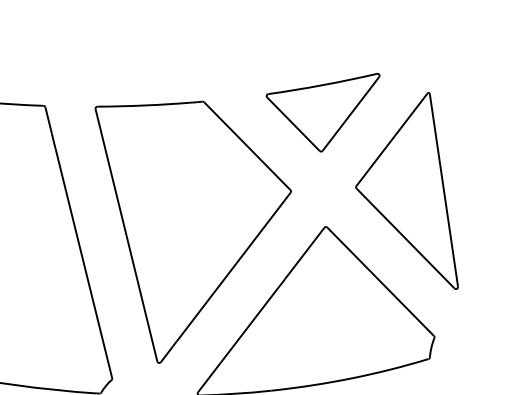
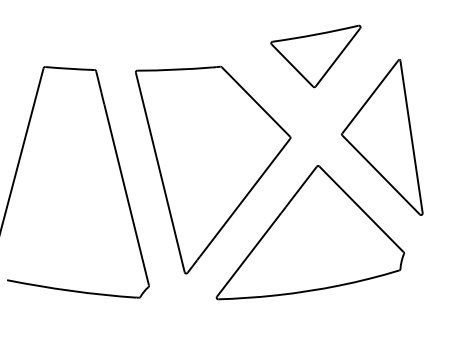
part: (322, 112) -> (315, 56), moved

